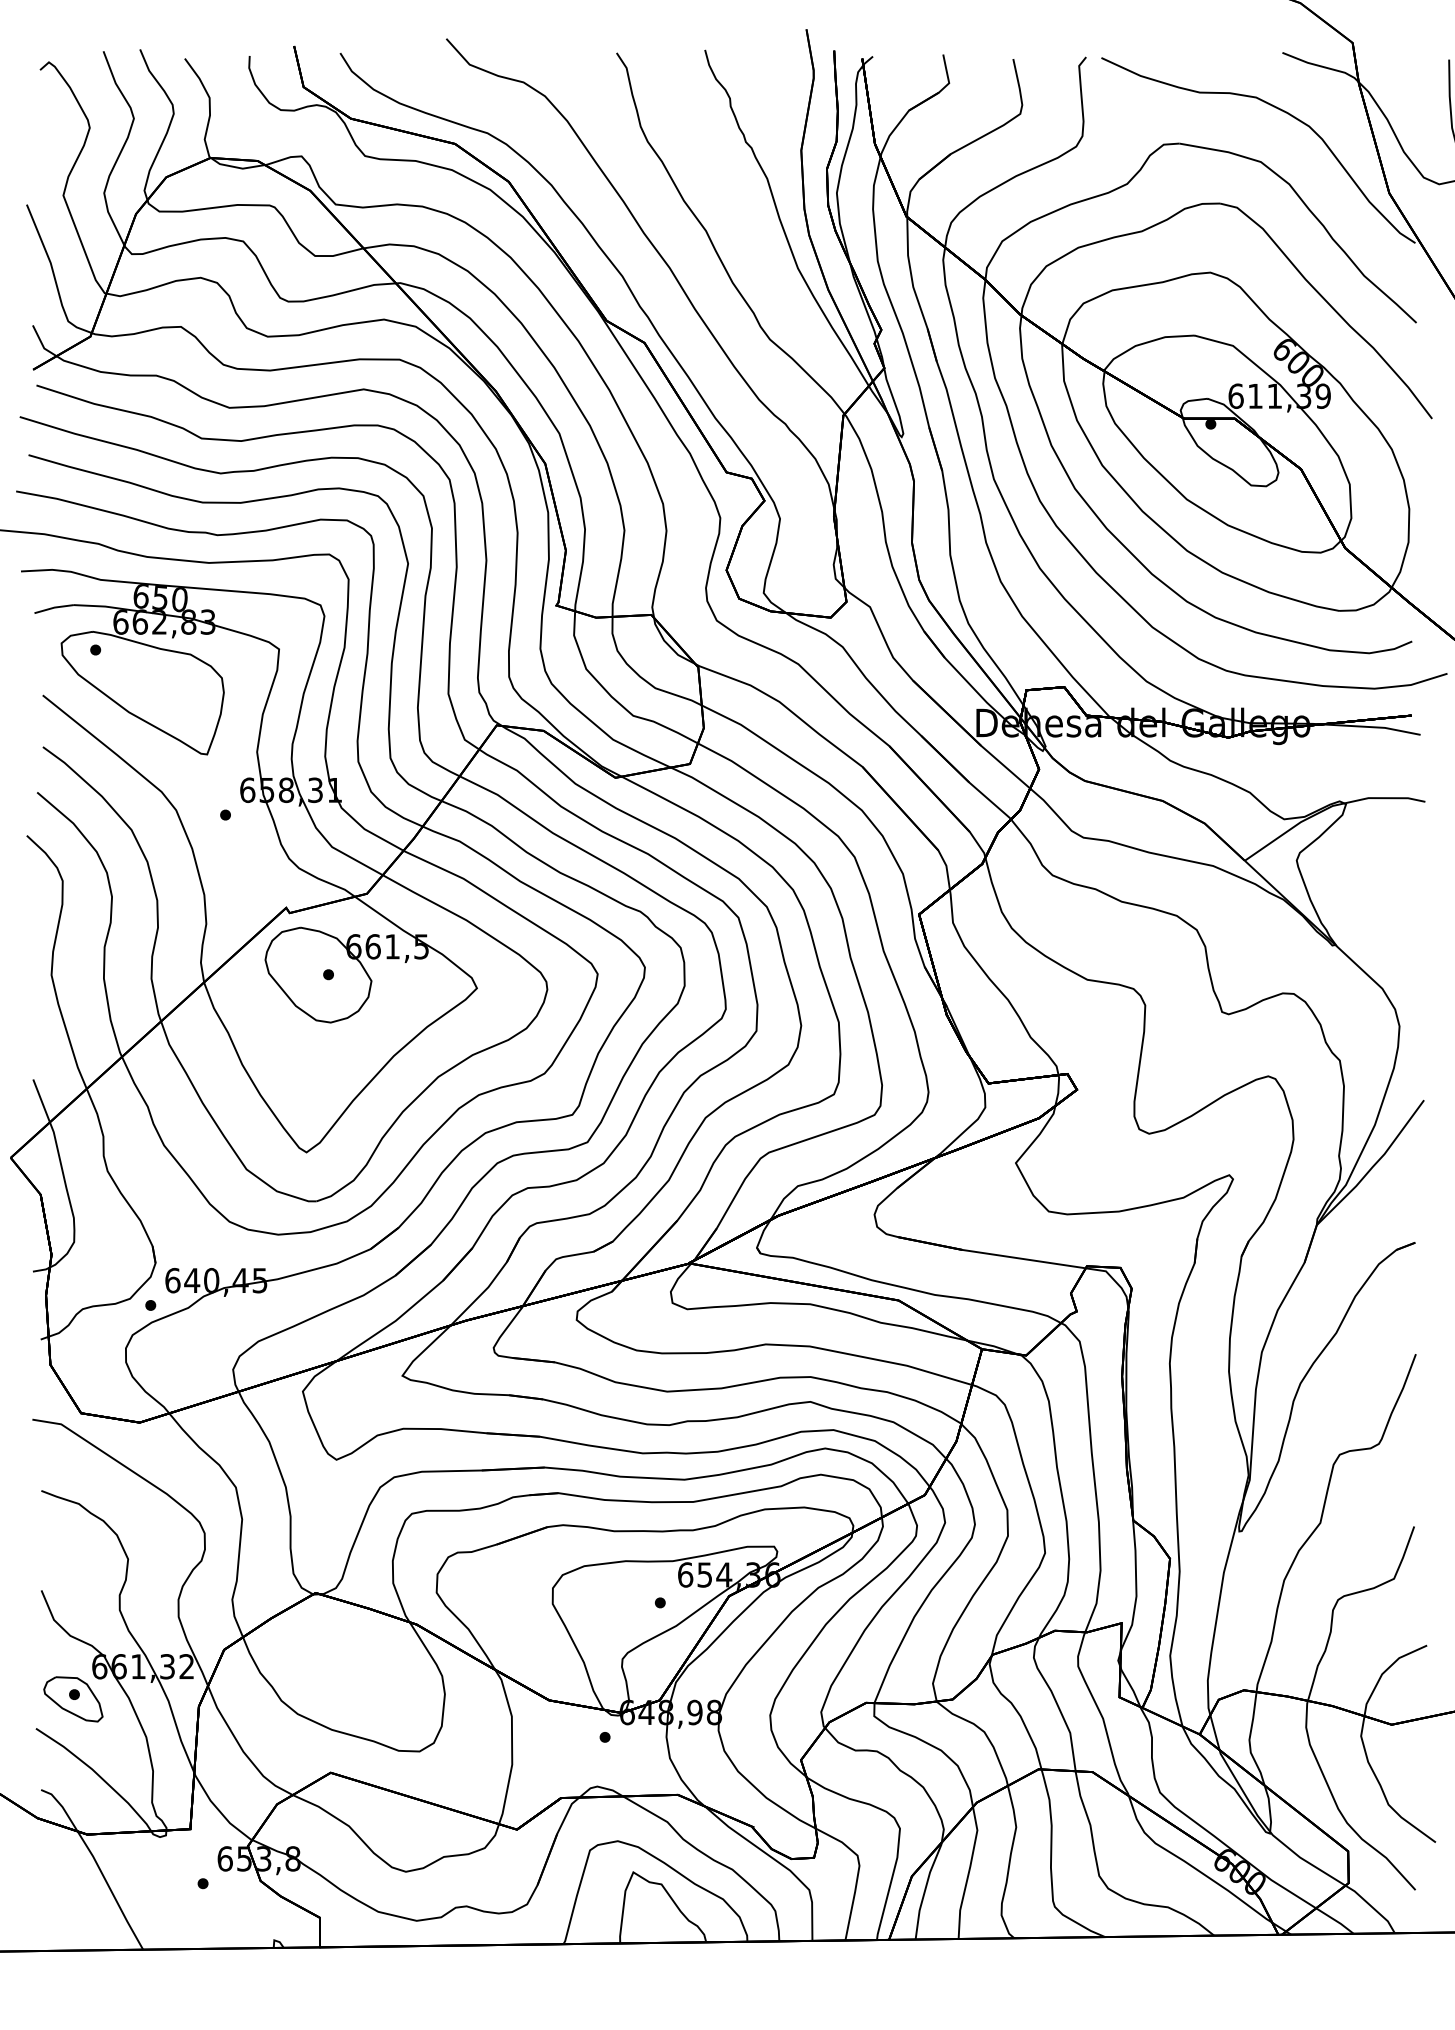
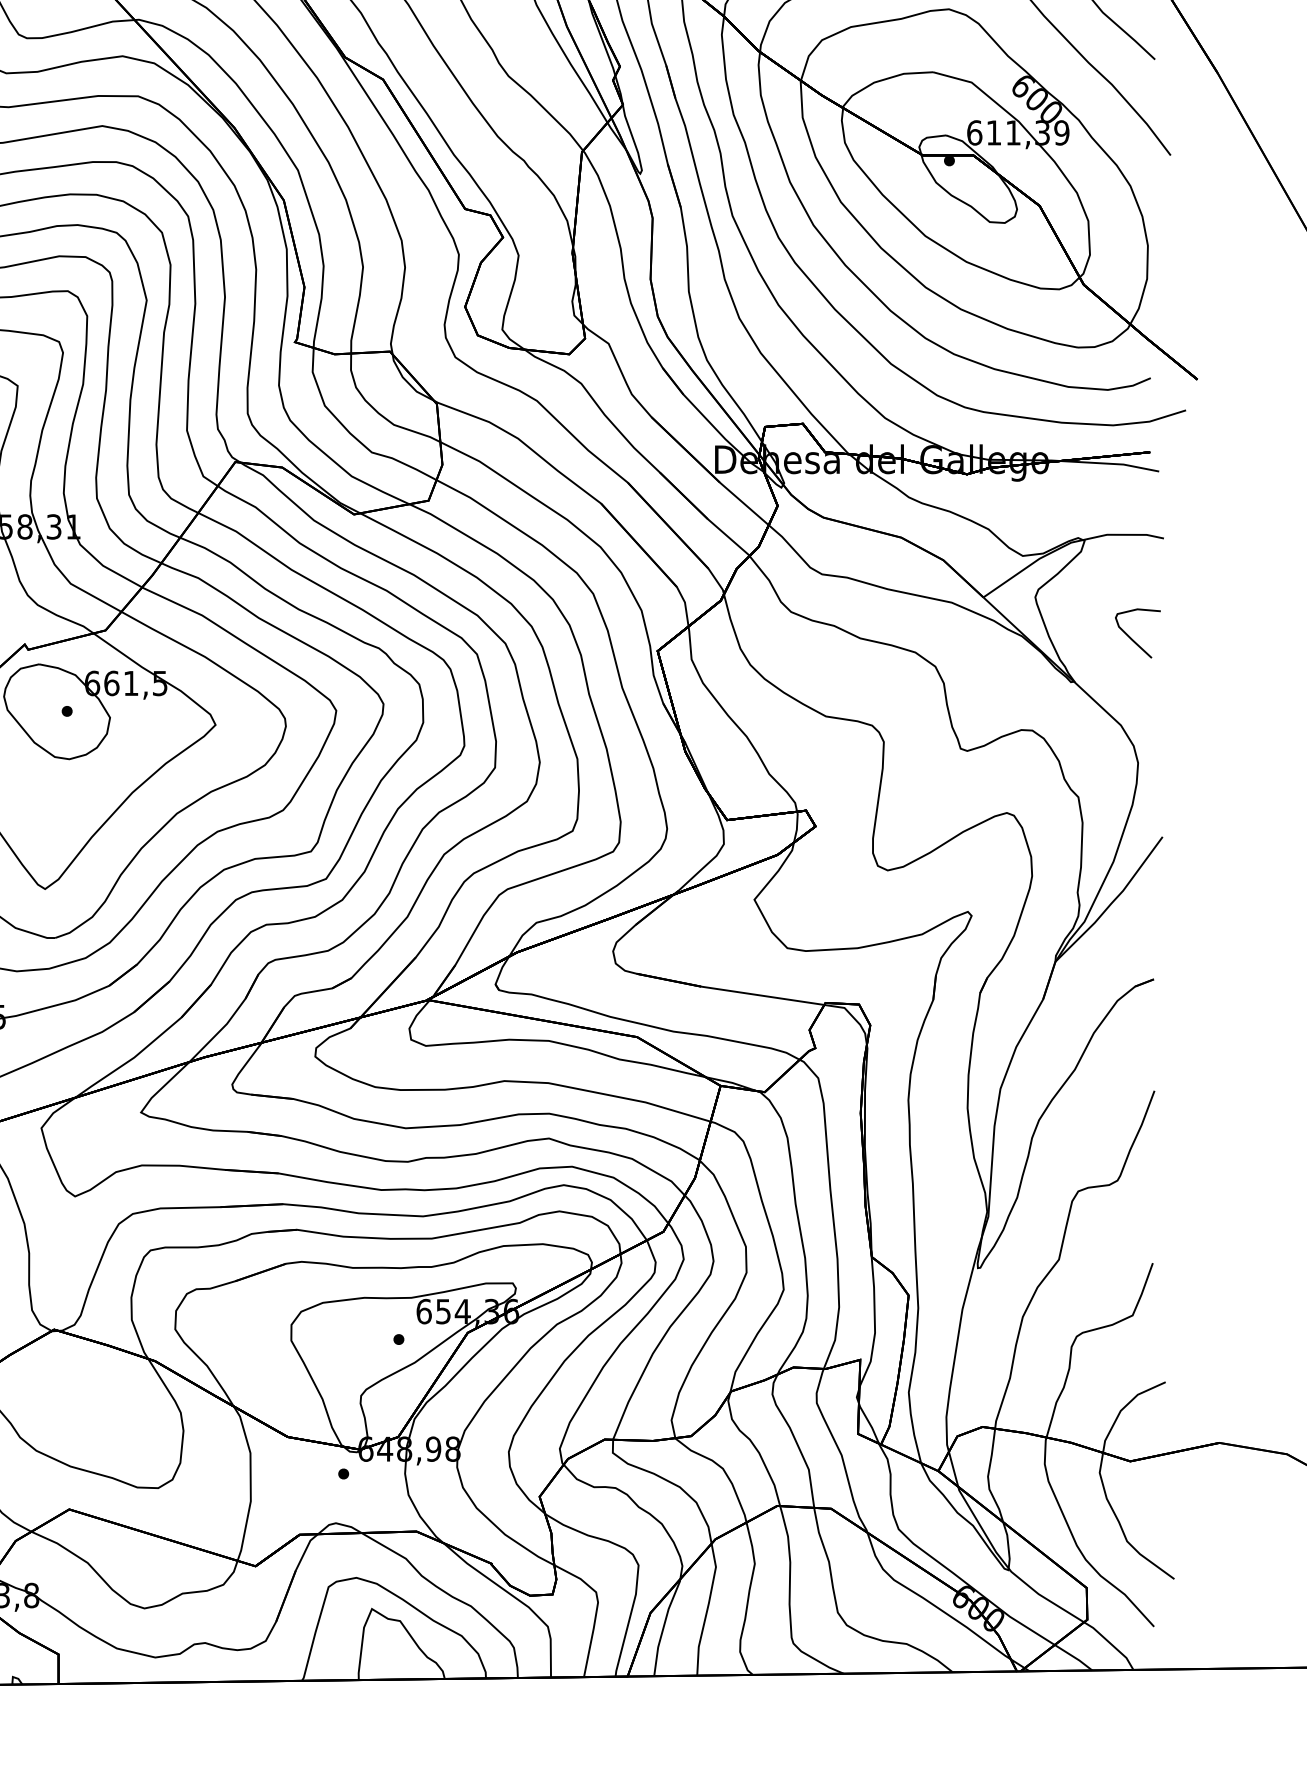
curve: (1393, 901) -> (1132, 638), added

